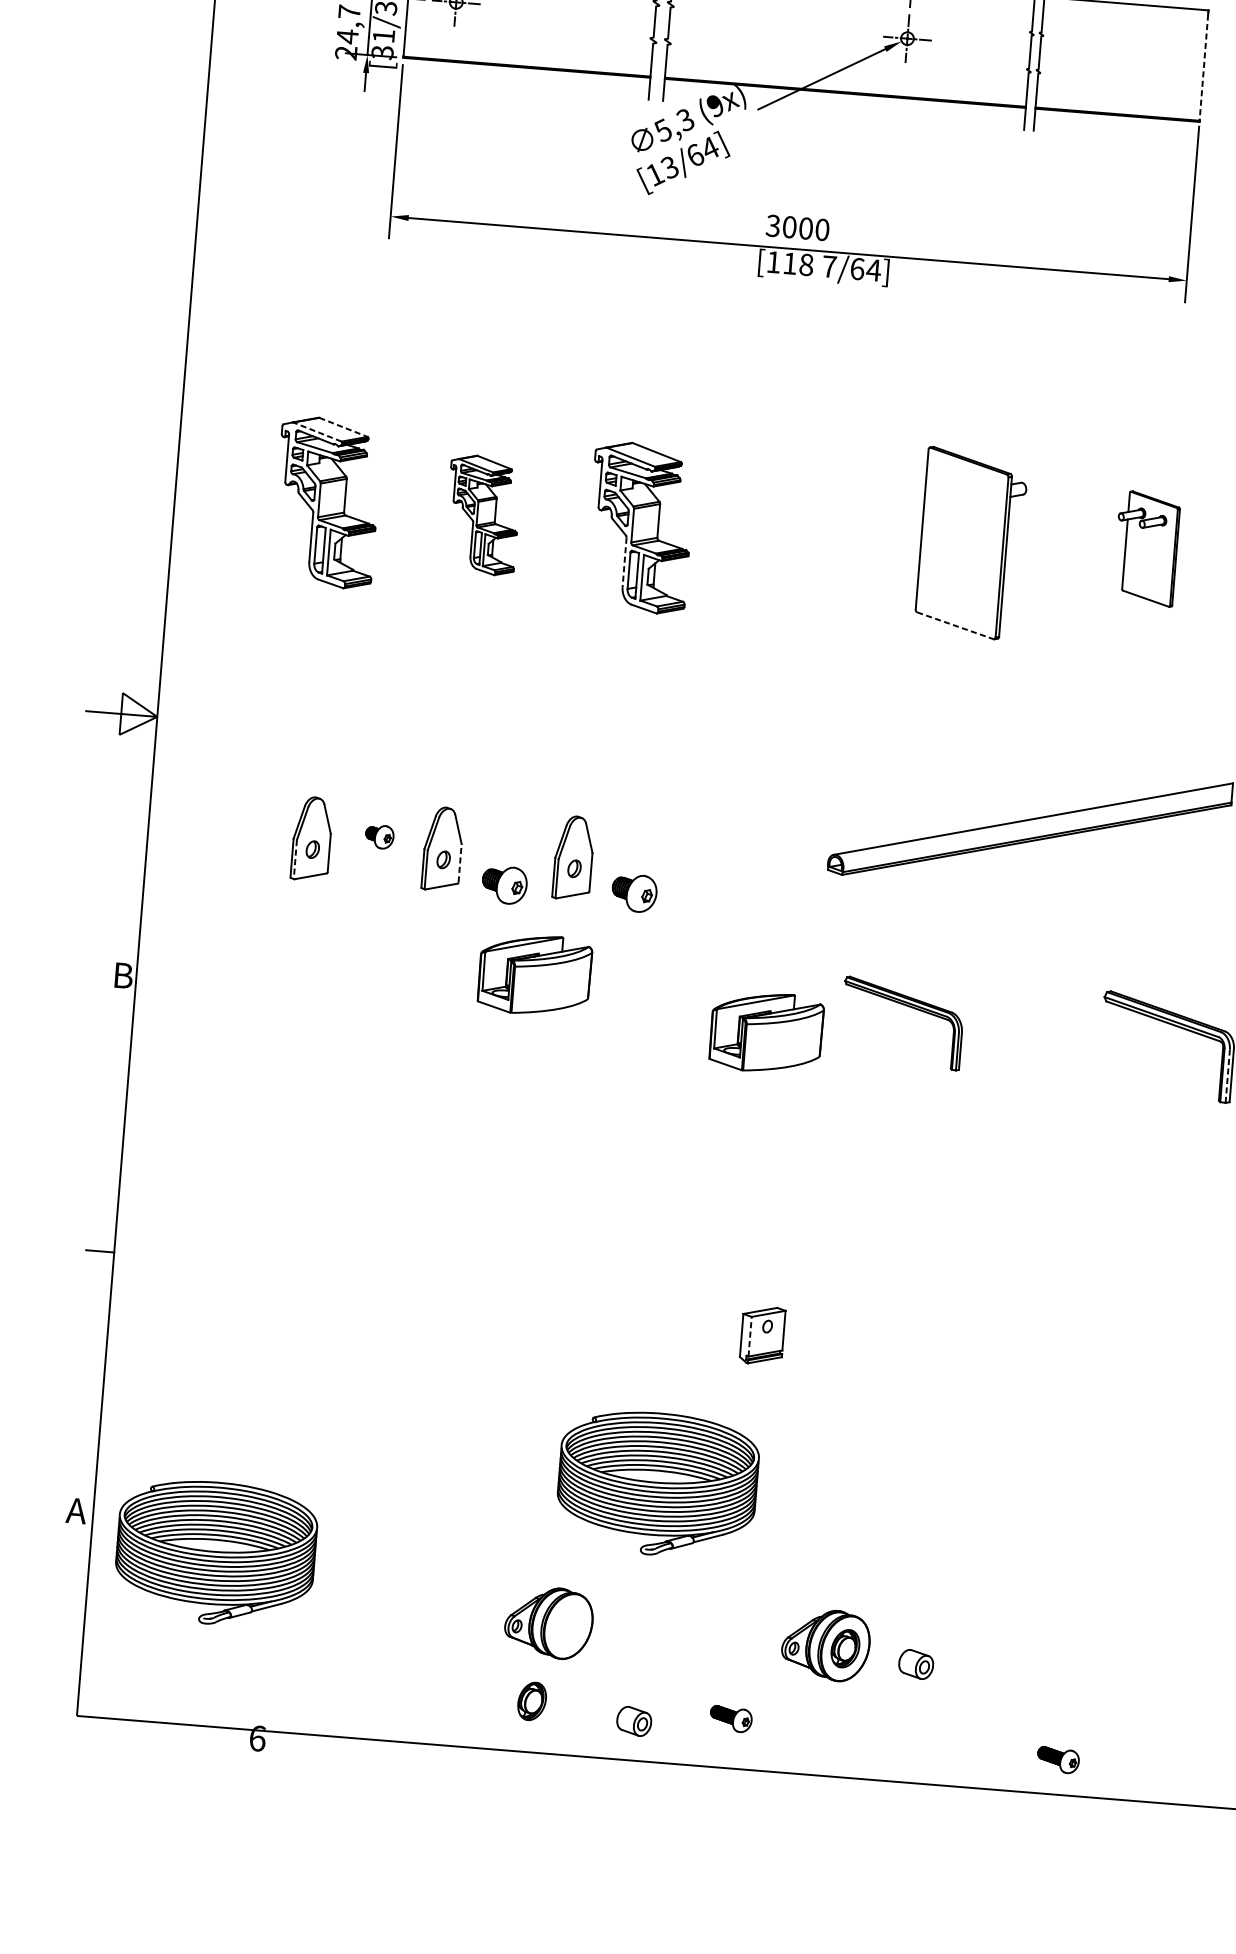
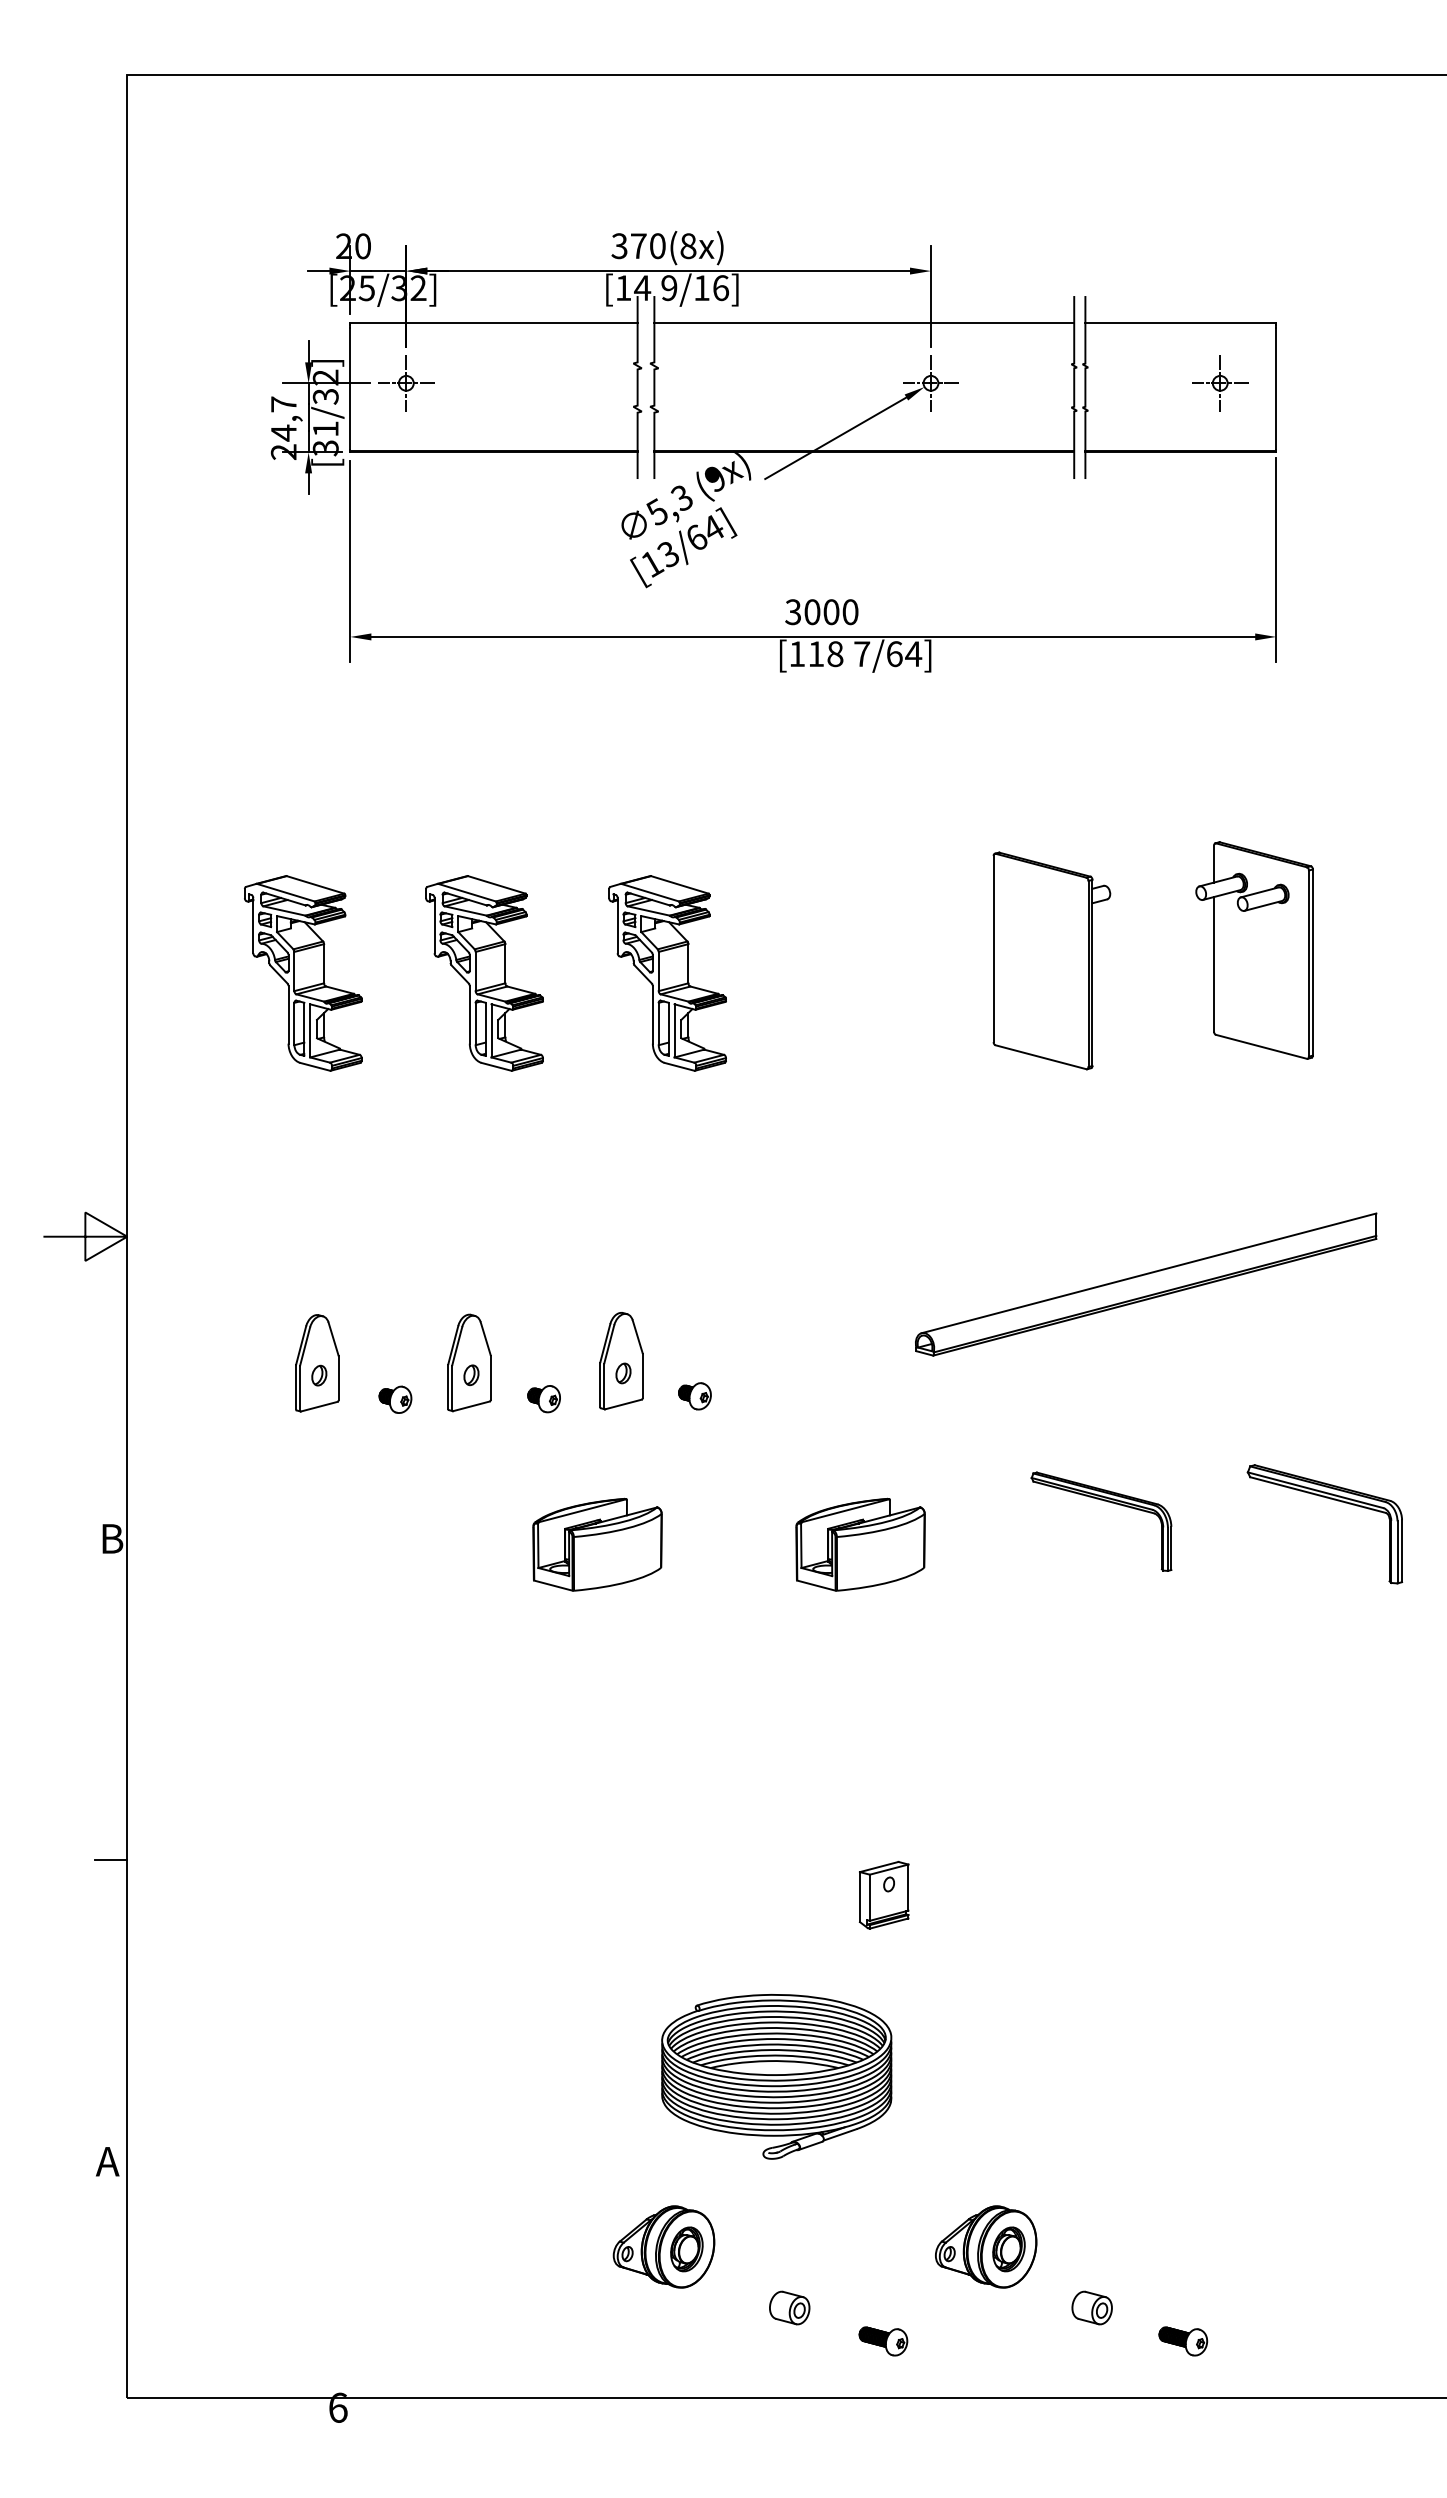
part: (1156, 58) -> (1220, 383), added
line: (1204, 67) -> (1276, 389), dashed -> solid
line: (344, 427) -> (316, 885), dashed -> solid
line: (317, 431) -> (285, 892), dashed -> solid
part: (482, 515) -> (484, 973), size x1.43
part: (1146, 548) -> (1254, 950), size x1.67
line: (624, 562) -> (652, 1014), dashed -> solid
line: (955, 626) -> (1041, 1057), dashed -> solid
part: (379, 836) -> (395, 1399), moved
line: (295, 859) -> (300, 1388), dashed -> solid
line: (459, 863) -> (490, 1377), dashed -> solid
part: (503, 885) -> (543, 1399), size x0.62
part: (634, 893) -> (694, 1396), size x0.62
part: (534, 974) -> (597, 1544), moved
part: (906, 1006) -> (1104, 1501), moved
line: (1227, 1076) -> (1397, 1552), dashed -> solid
line: (749, 1336) -> (869, 1897), dashed -> solid
part: (215, 1553) -> (272, 2197), removed
part: (915, 1663) -> (1091, 2307), moved
part: (531, 1701) -> (686, 2249), moved
part: (634, 1720) -> (789, 2307), moved
part: (1058, 1760) -> (1183, 2341), moved

